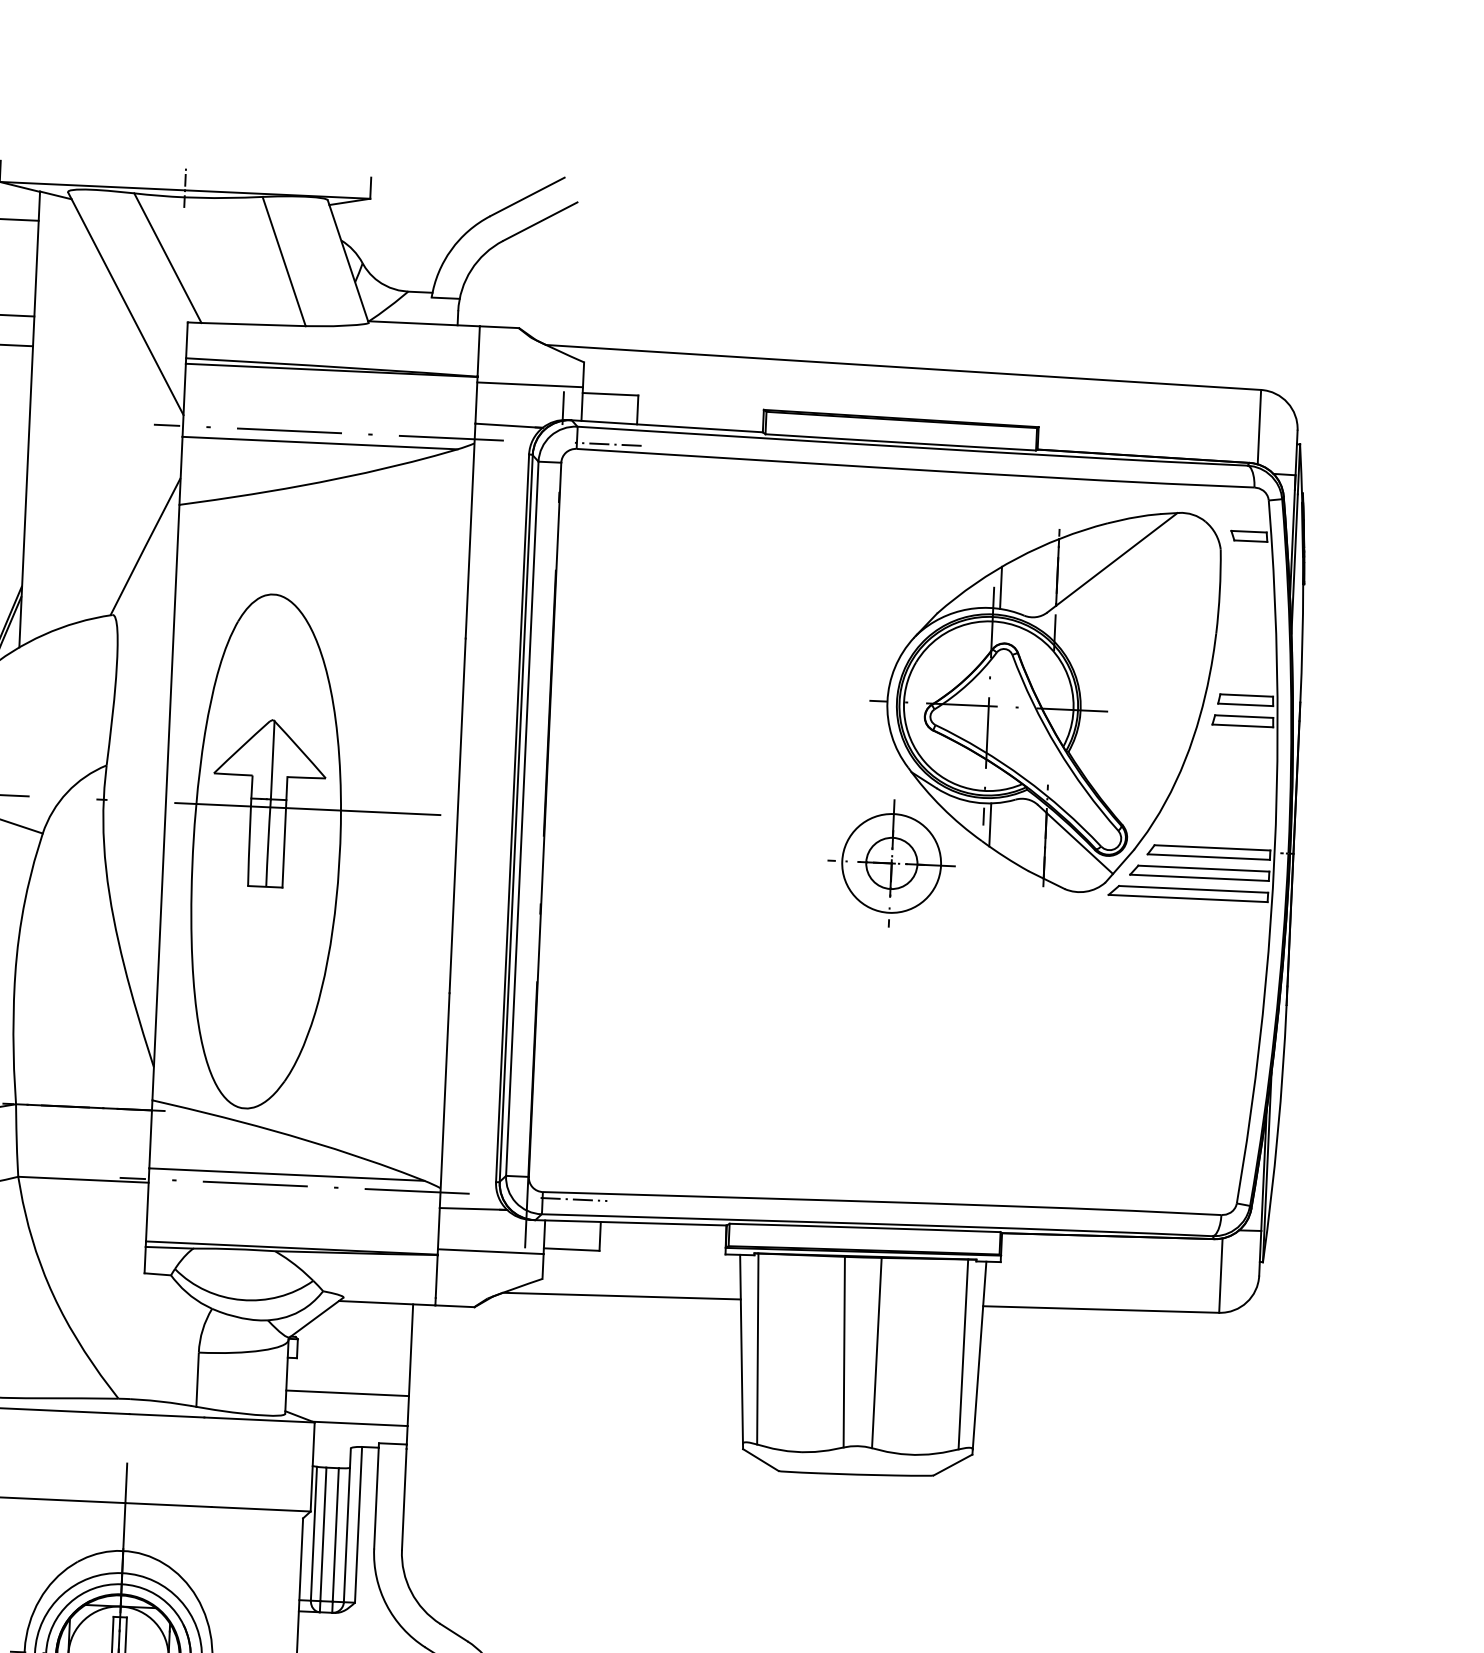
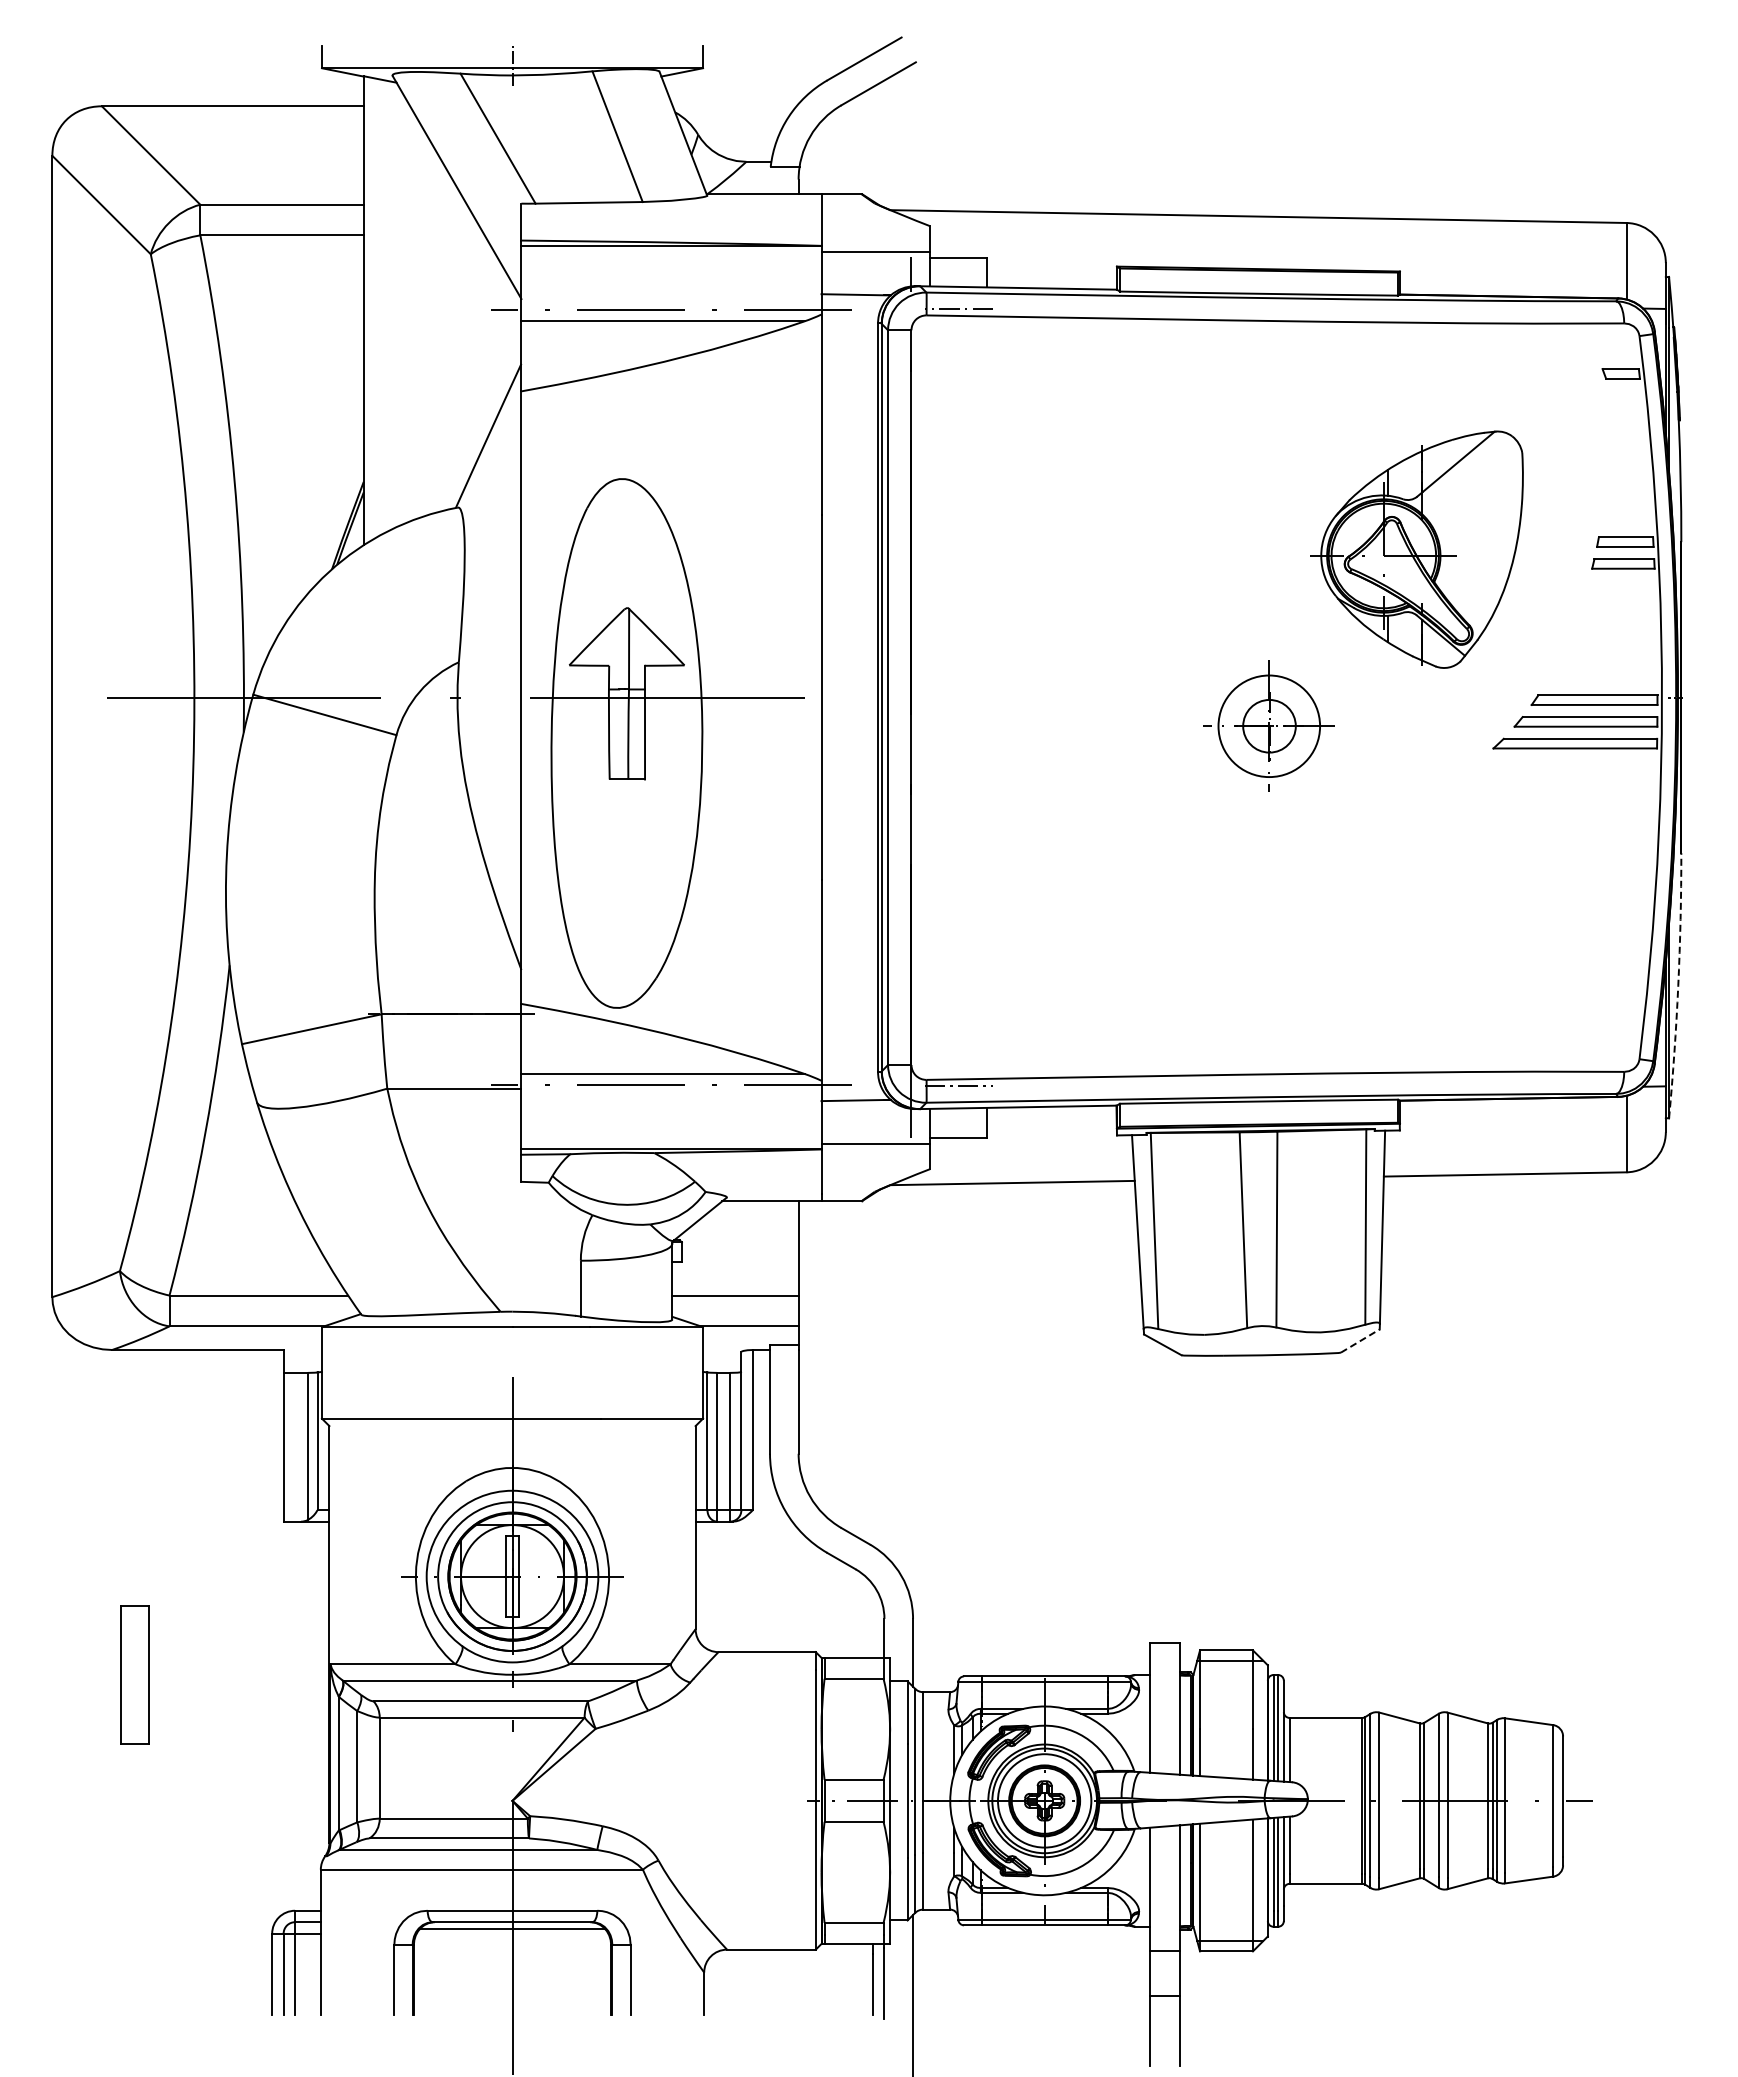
part: (1042, 698) -> (1416, 549), size x0.6
arc: (1277, 1133) -> (1678, 985), solid -> dashed
line: (953, 1465) -> (1360, 1341), solid -> dashed

